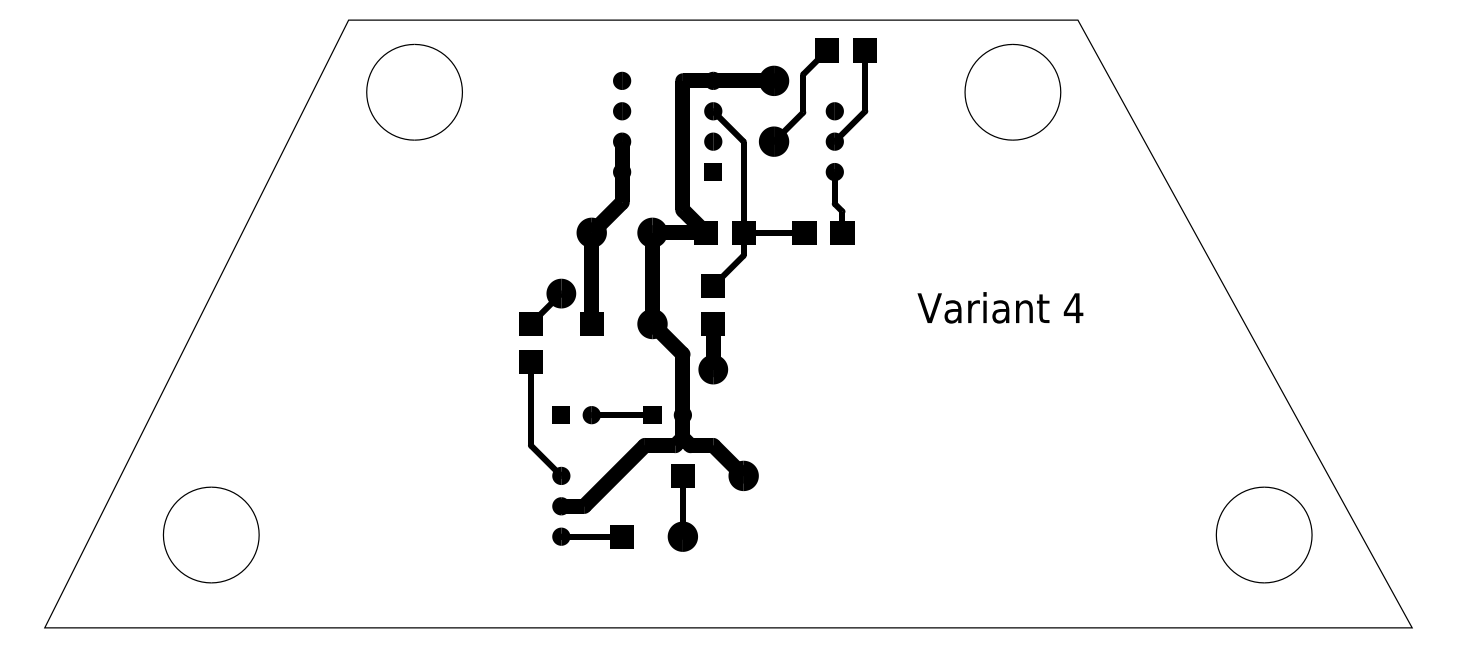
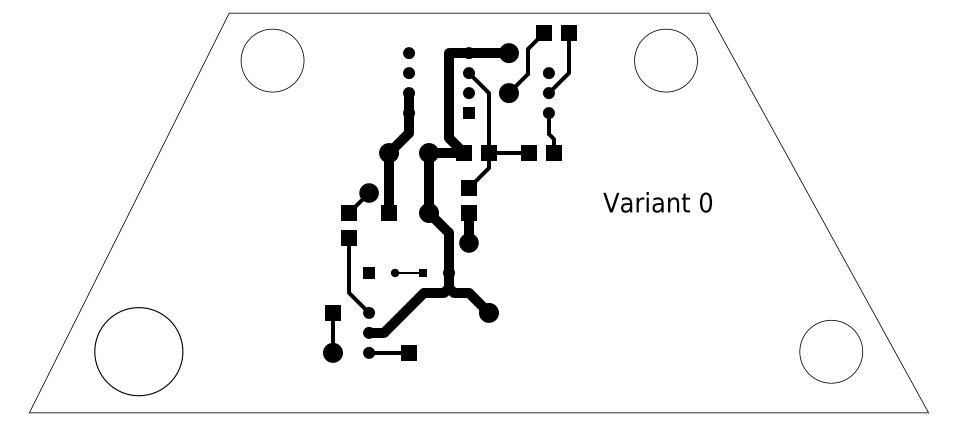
text: (1072, 308) -> (705, 202), 4 -> 0
part: (621, 414) -> (408, 272), size x0.7
part: (682, 507) -> (332, 333), moved
part: (210, 534) -> (138, 351), size x1.4

